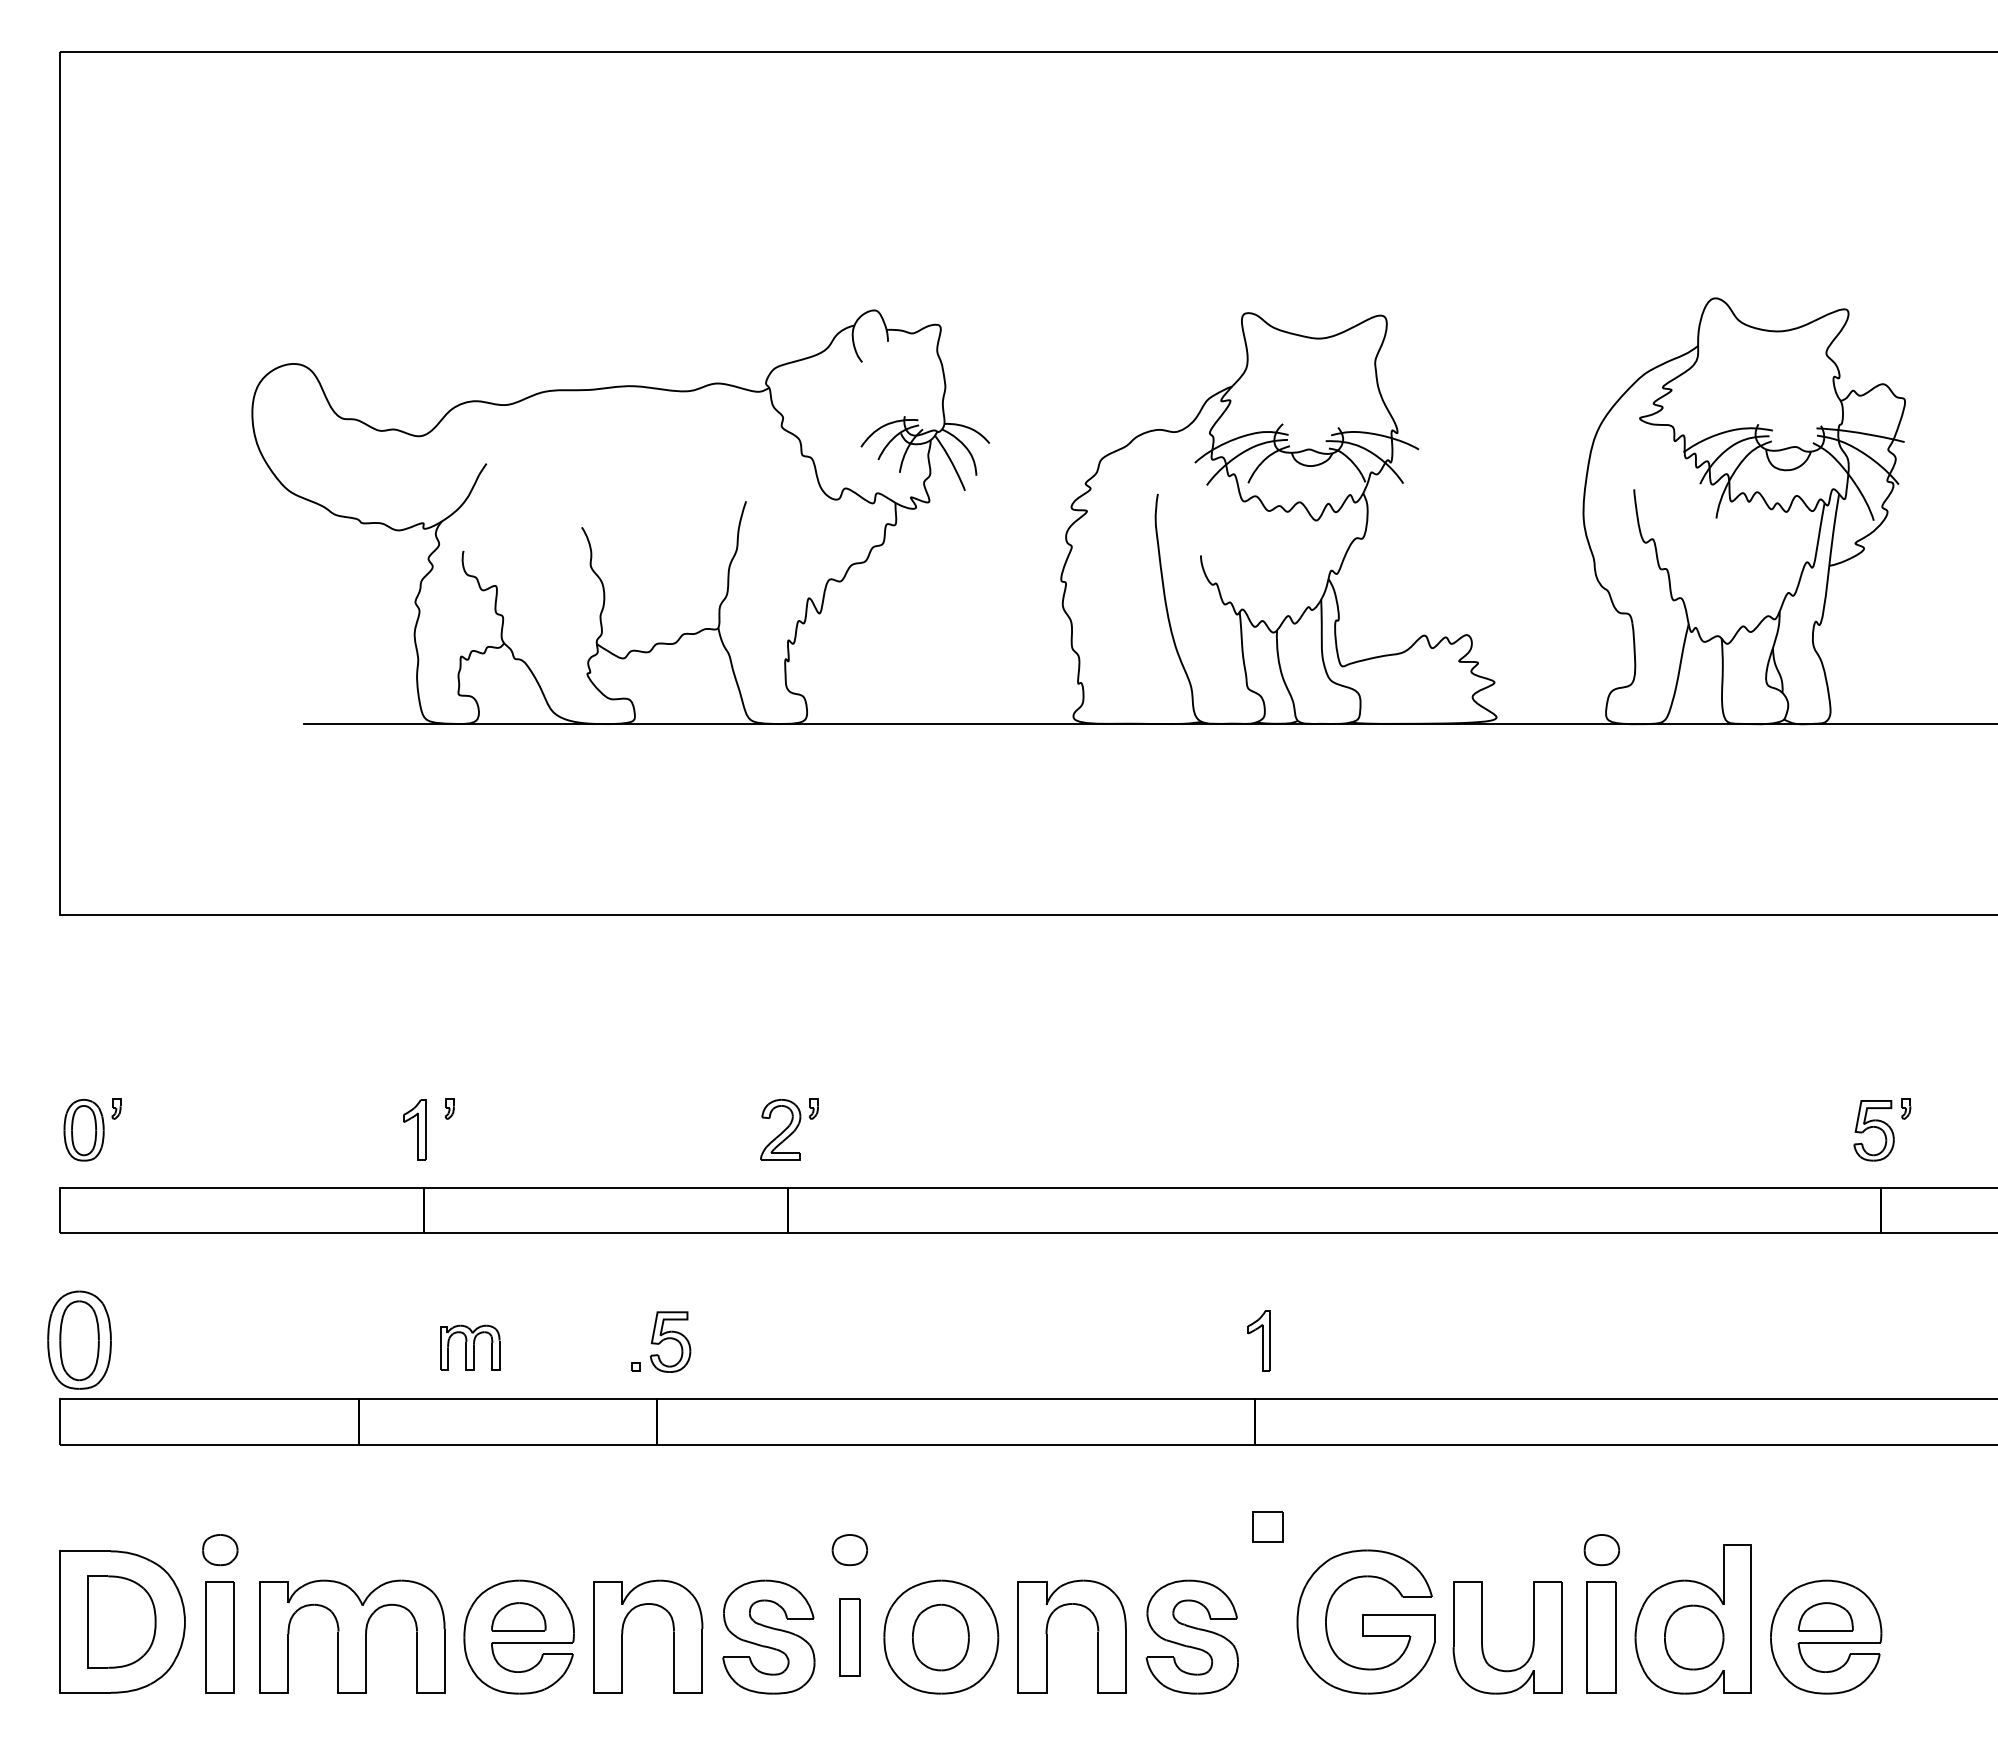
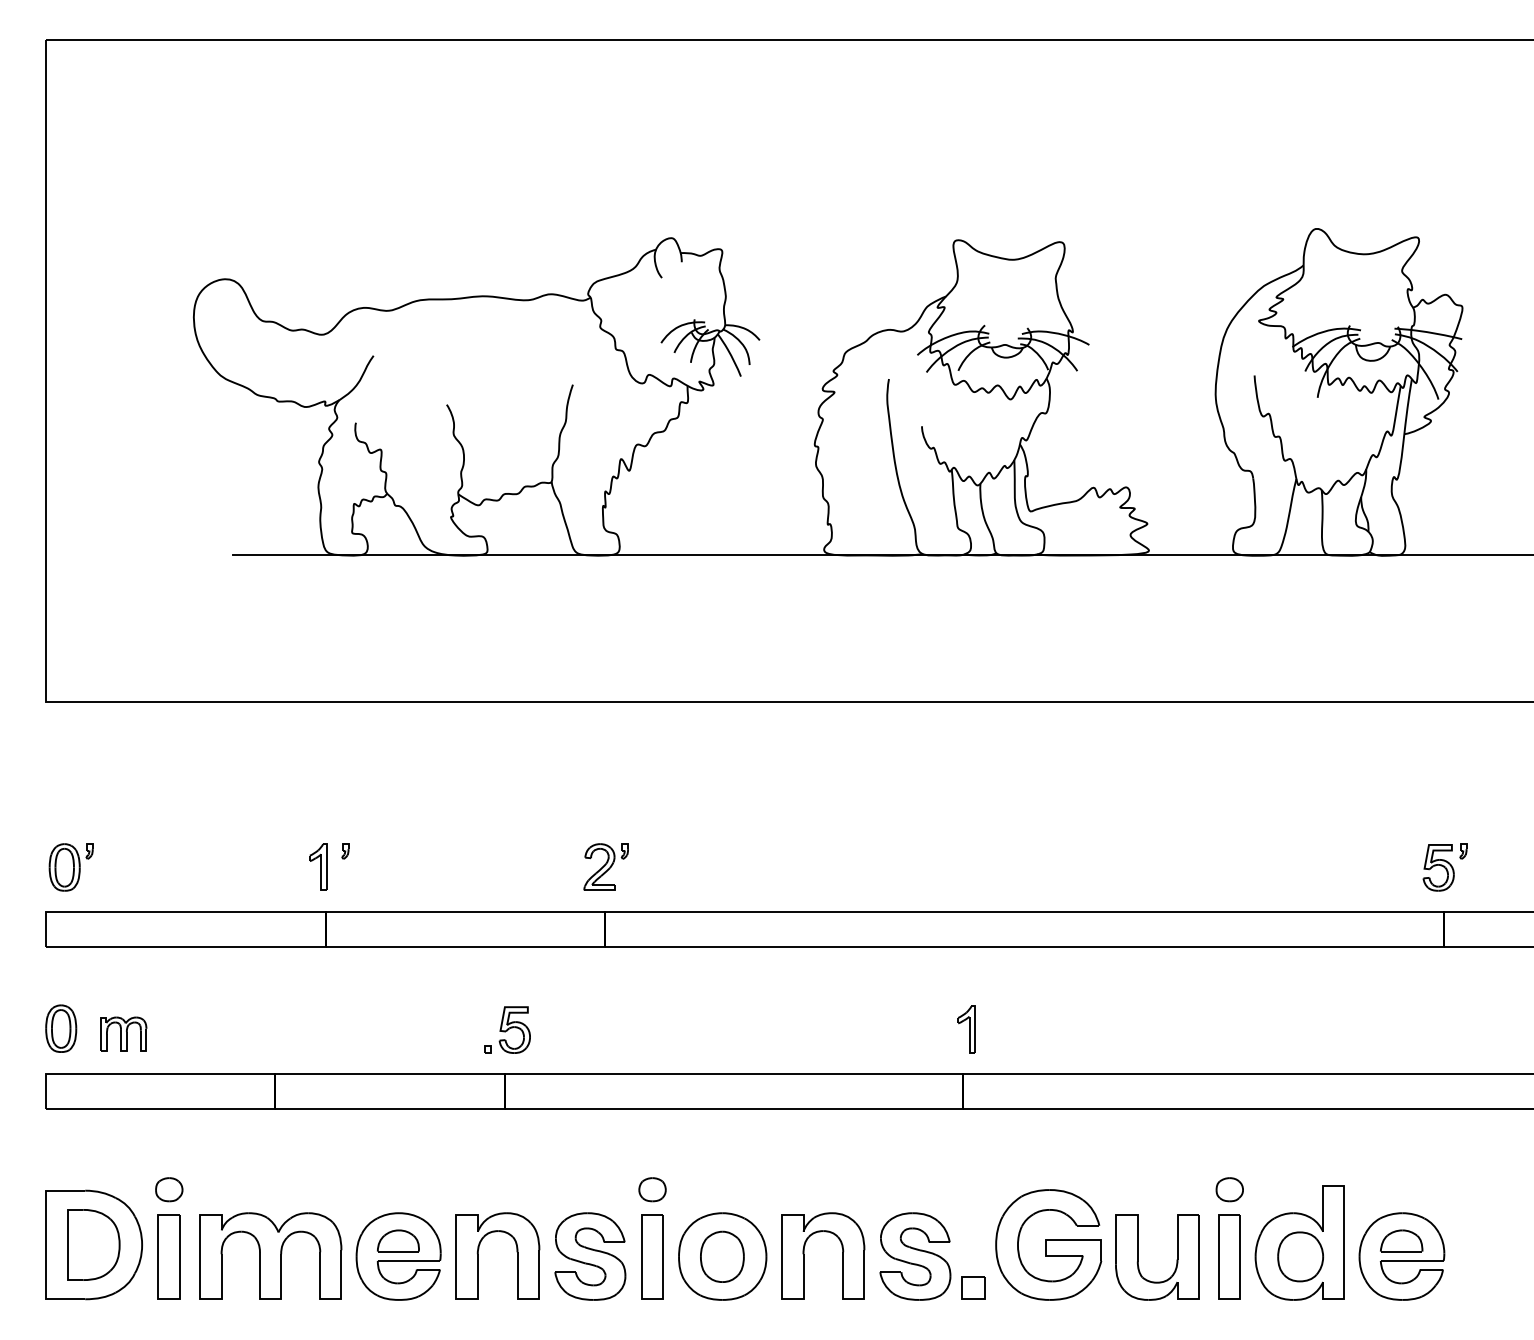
part: (79, 1340) -> (61, 1028), size x0.62
part: (470, 1347) -> (124, 1034), moved
part: (1267, 1526) -> (973, 1287), moved
part: (849, 1637) -> (652, 1256), size x1.43

